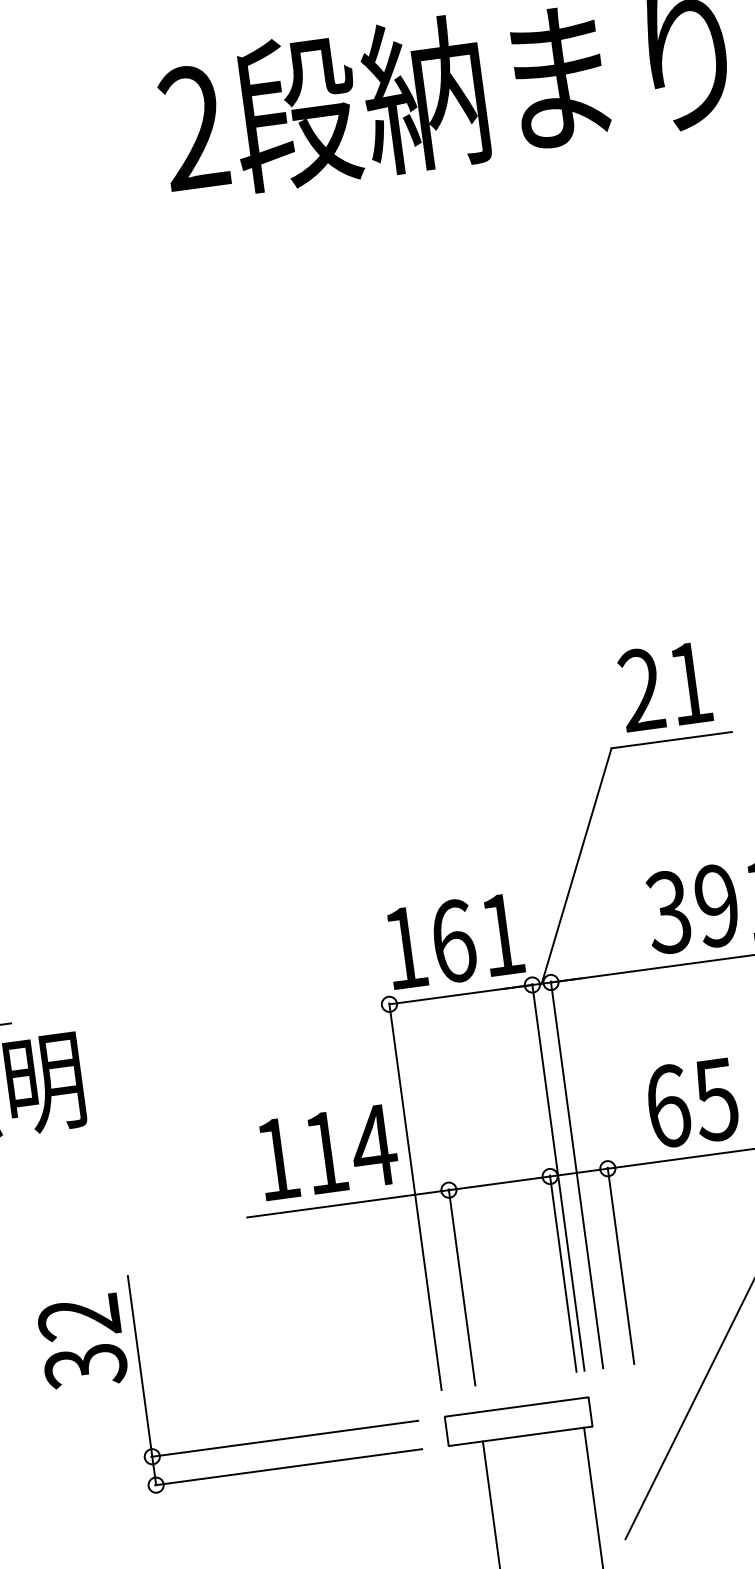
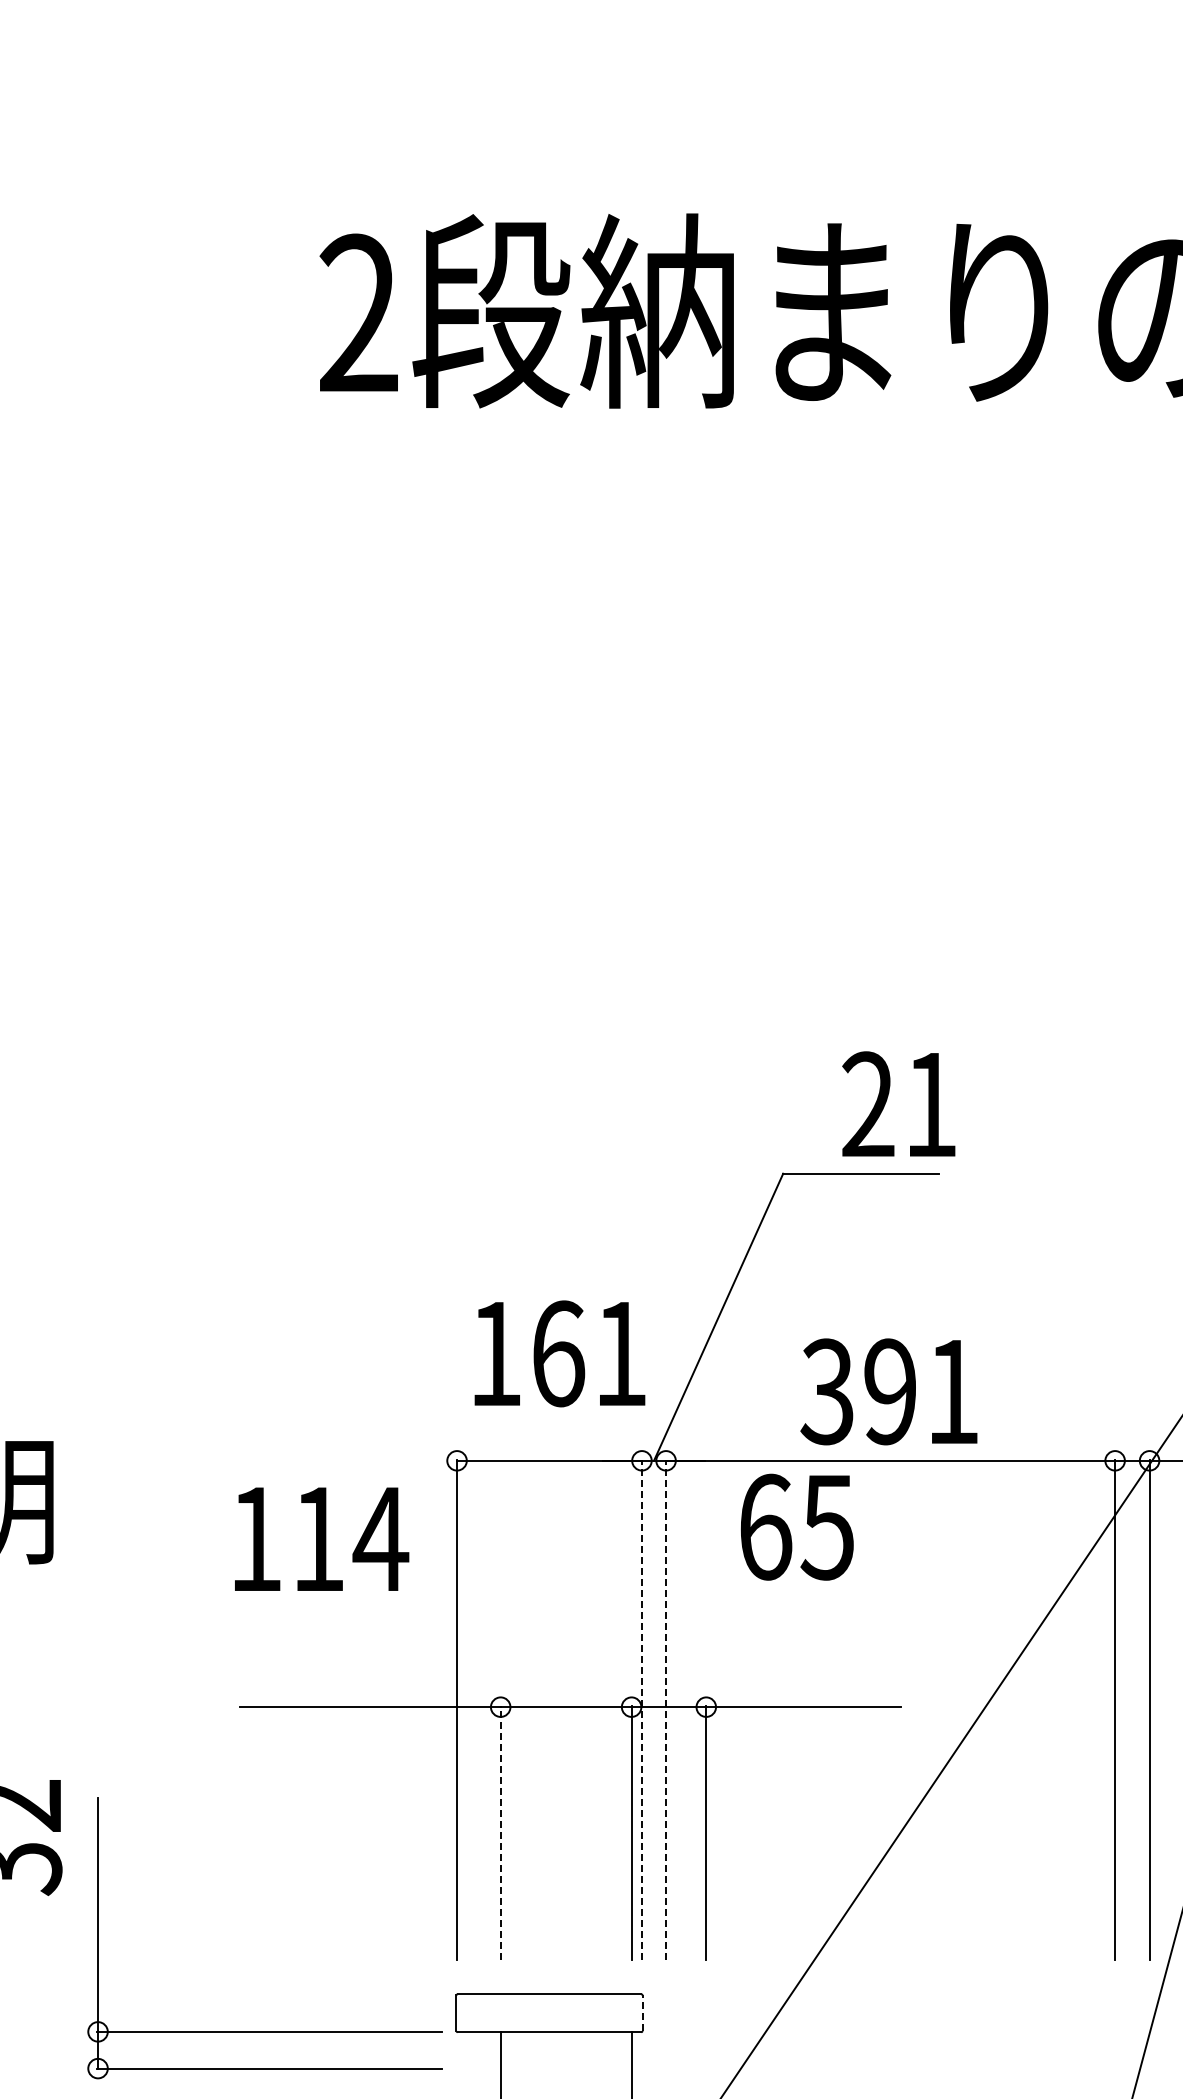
text: (664, 685) -> (898, 1103), moved
text: (454, 940) -> (559, 1353), moved
text: (692, 1102) -> (797, 1526), moved
text: (328, 1151) -> (322, 1538), moved
line: (577, 1174) -> (666, 1709), solid -> dashed
line: (558, 1177) -> (641, 1709), solid -> dashed
line: (461, 1287) -> (500, 1832), solid -> dashed
line: (590, 1412) -> (642, 2013), solid -> dashed
part: (280, 1439) -> (264, 2031), moved

